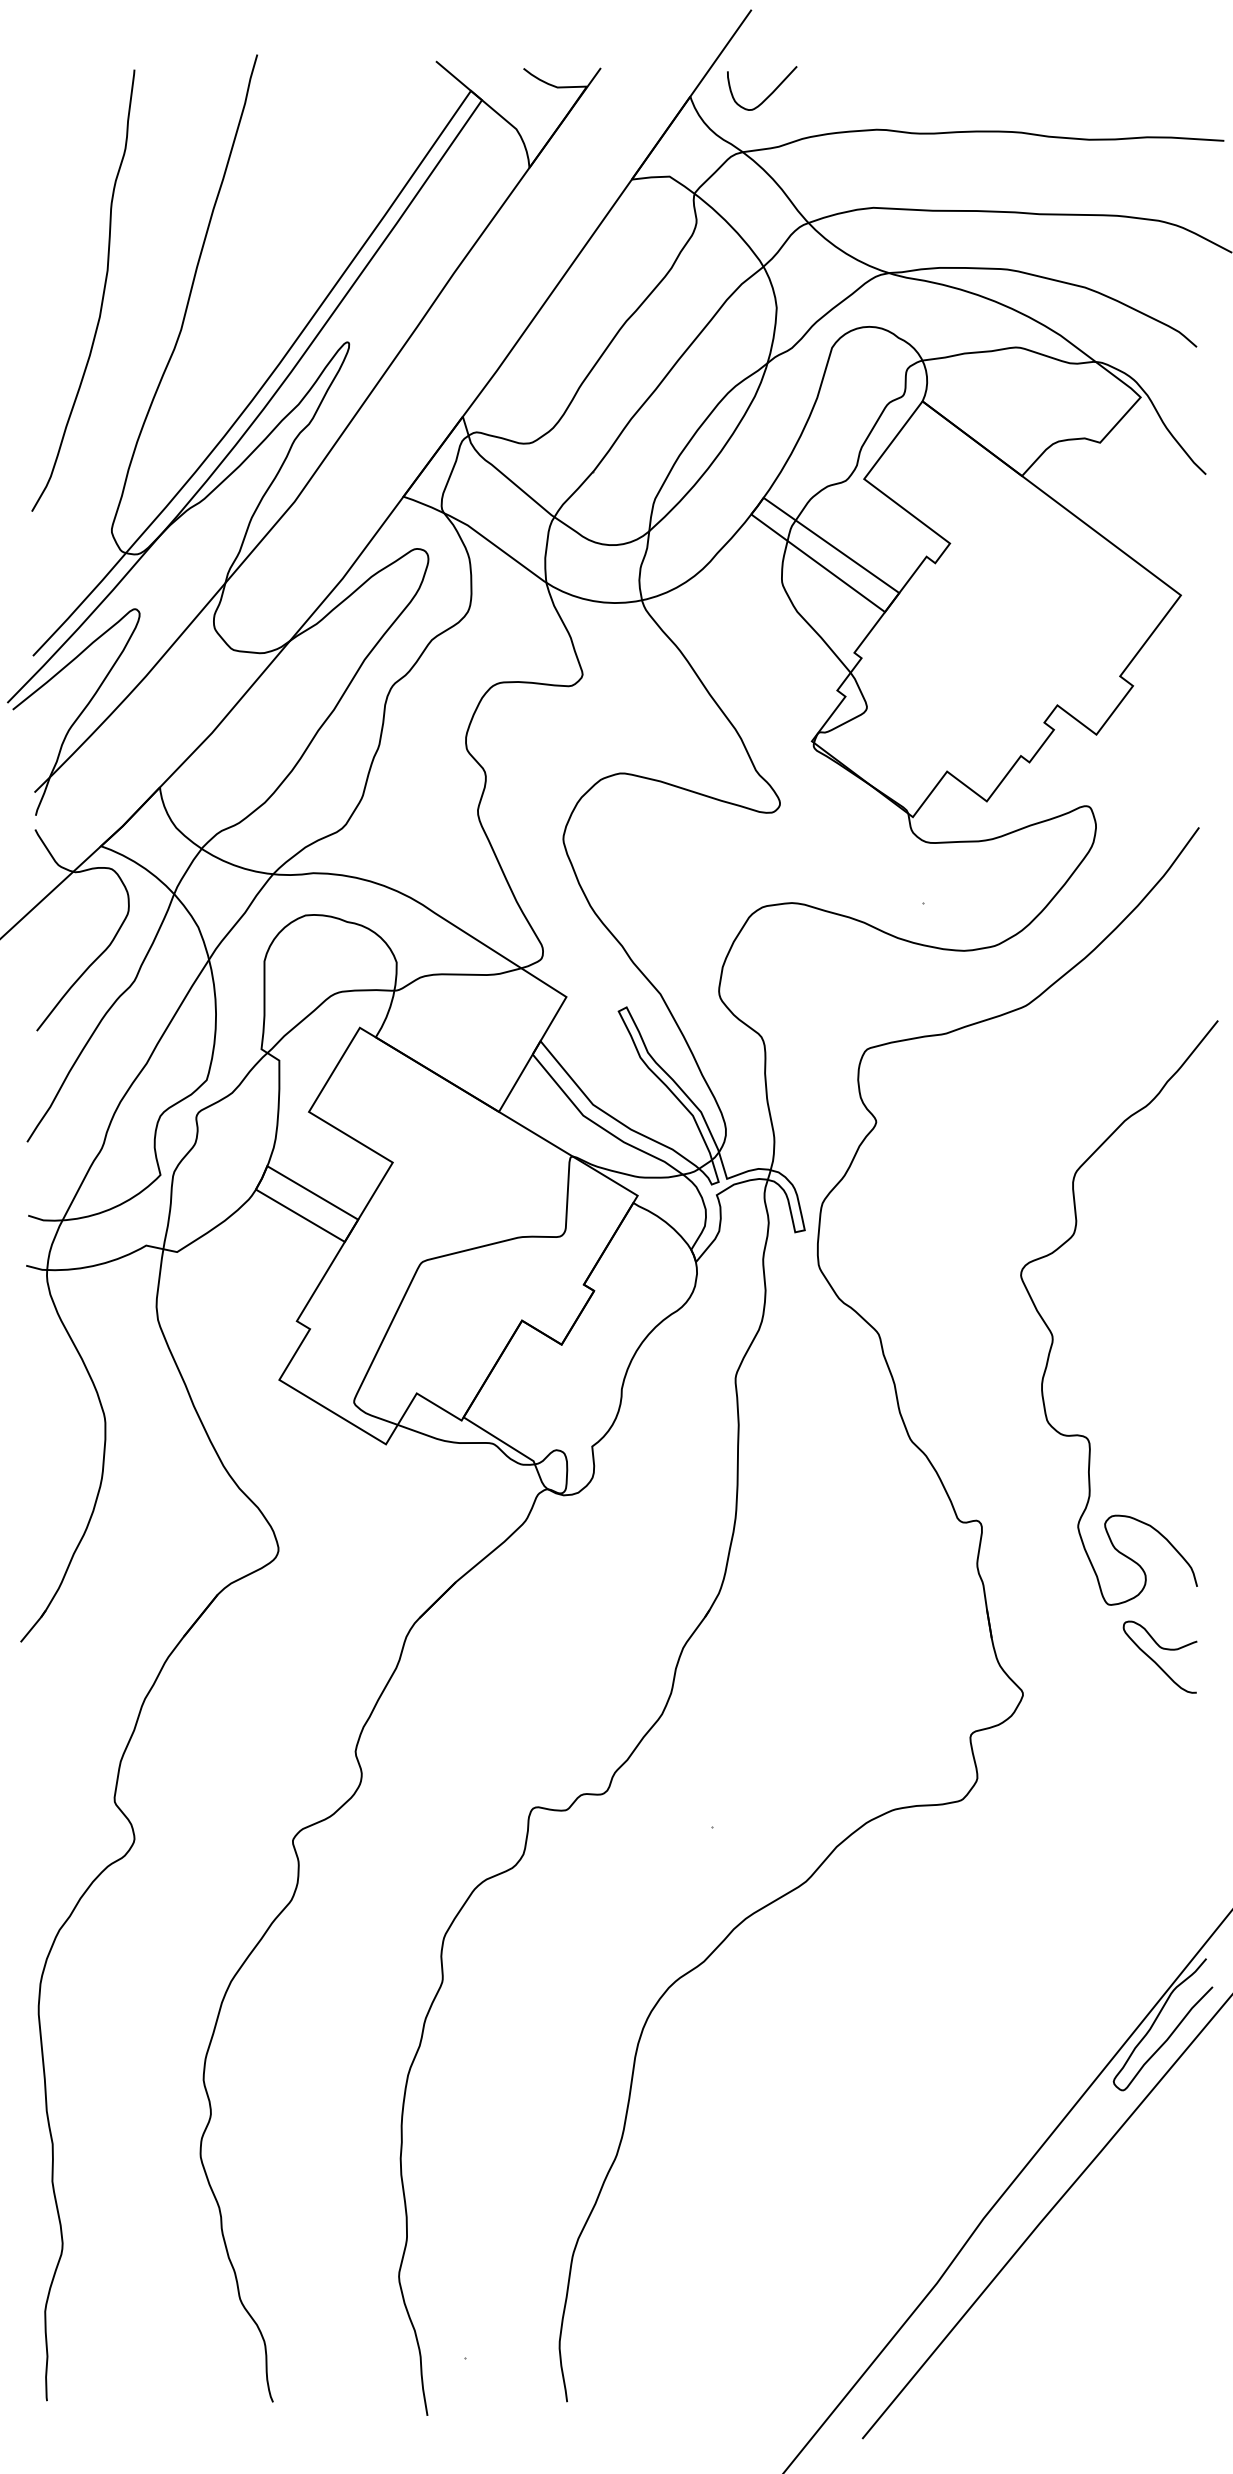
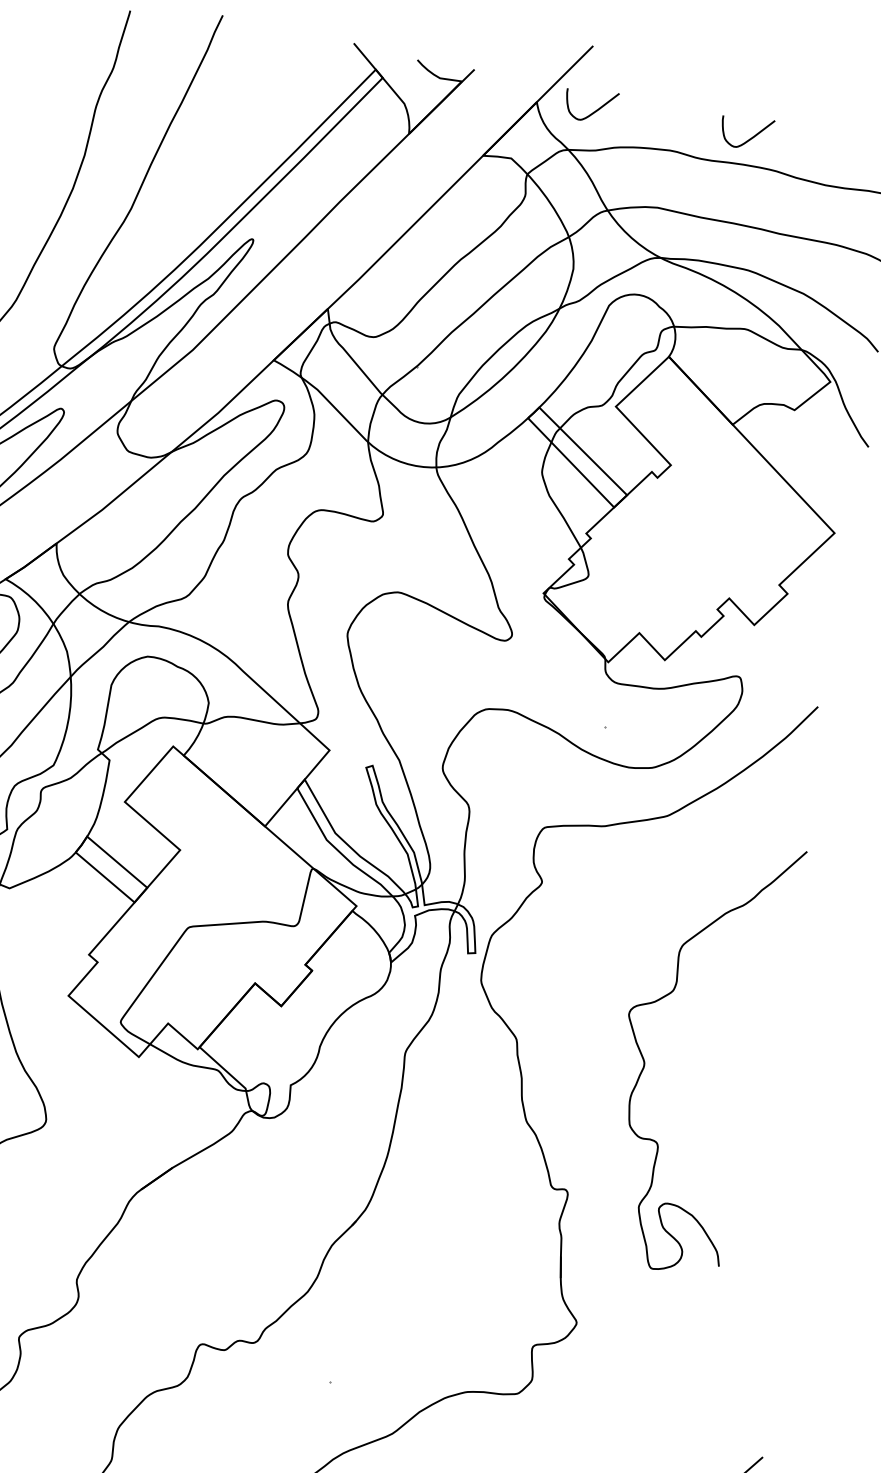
curve: (980, 94) -> (751, 137), added
curve: (1154, 1660) -> (677, 1315), removed

